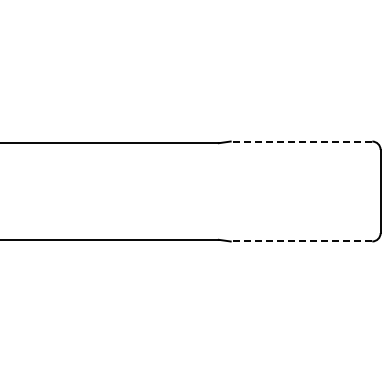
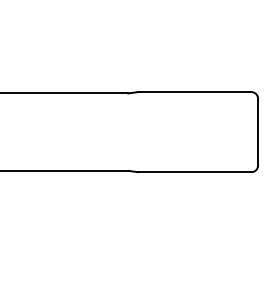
line: (301, 141) -> (194, 92), dashed -> solid
line: (301, 241) -> (194, 172), dashed -> solid

